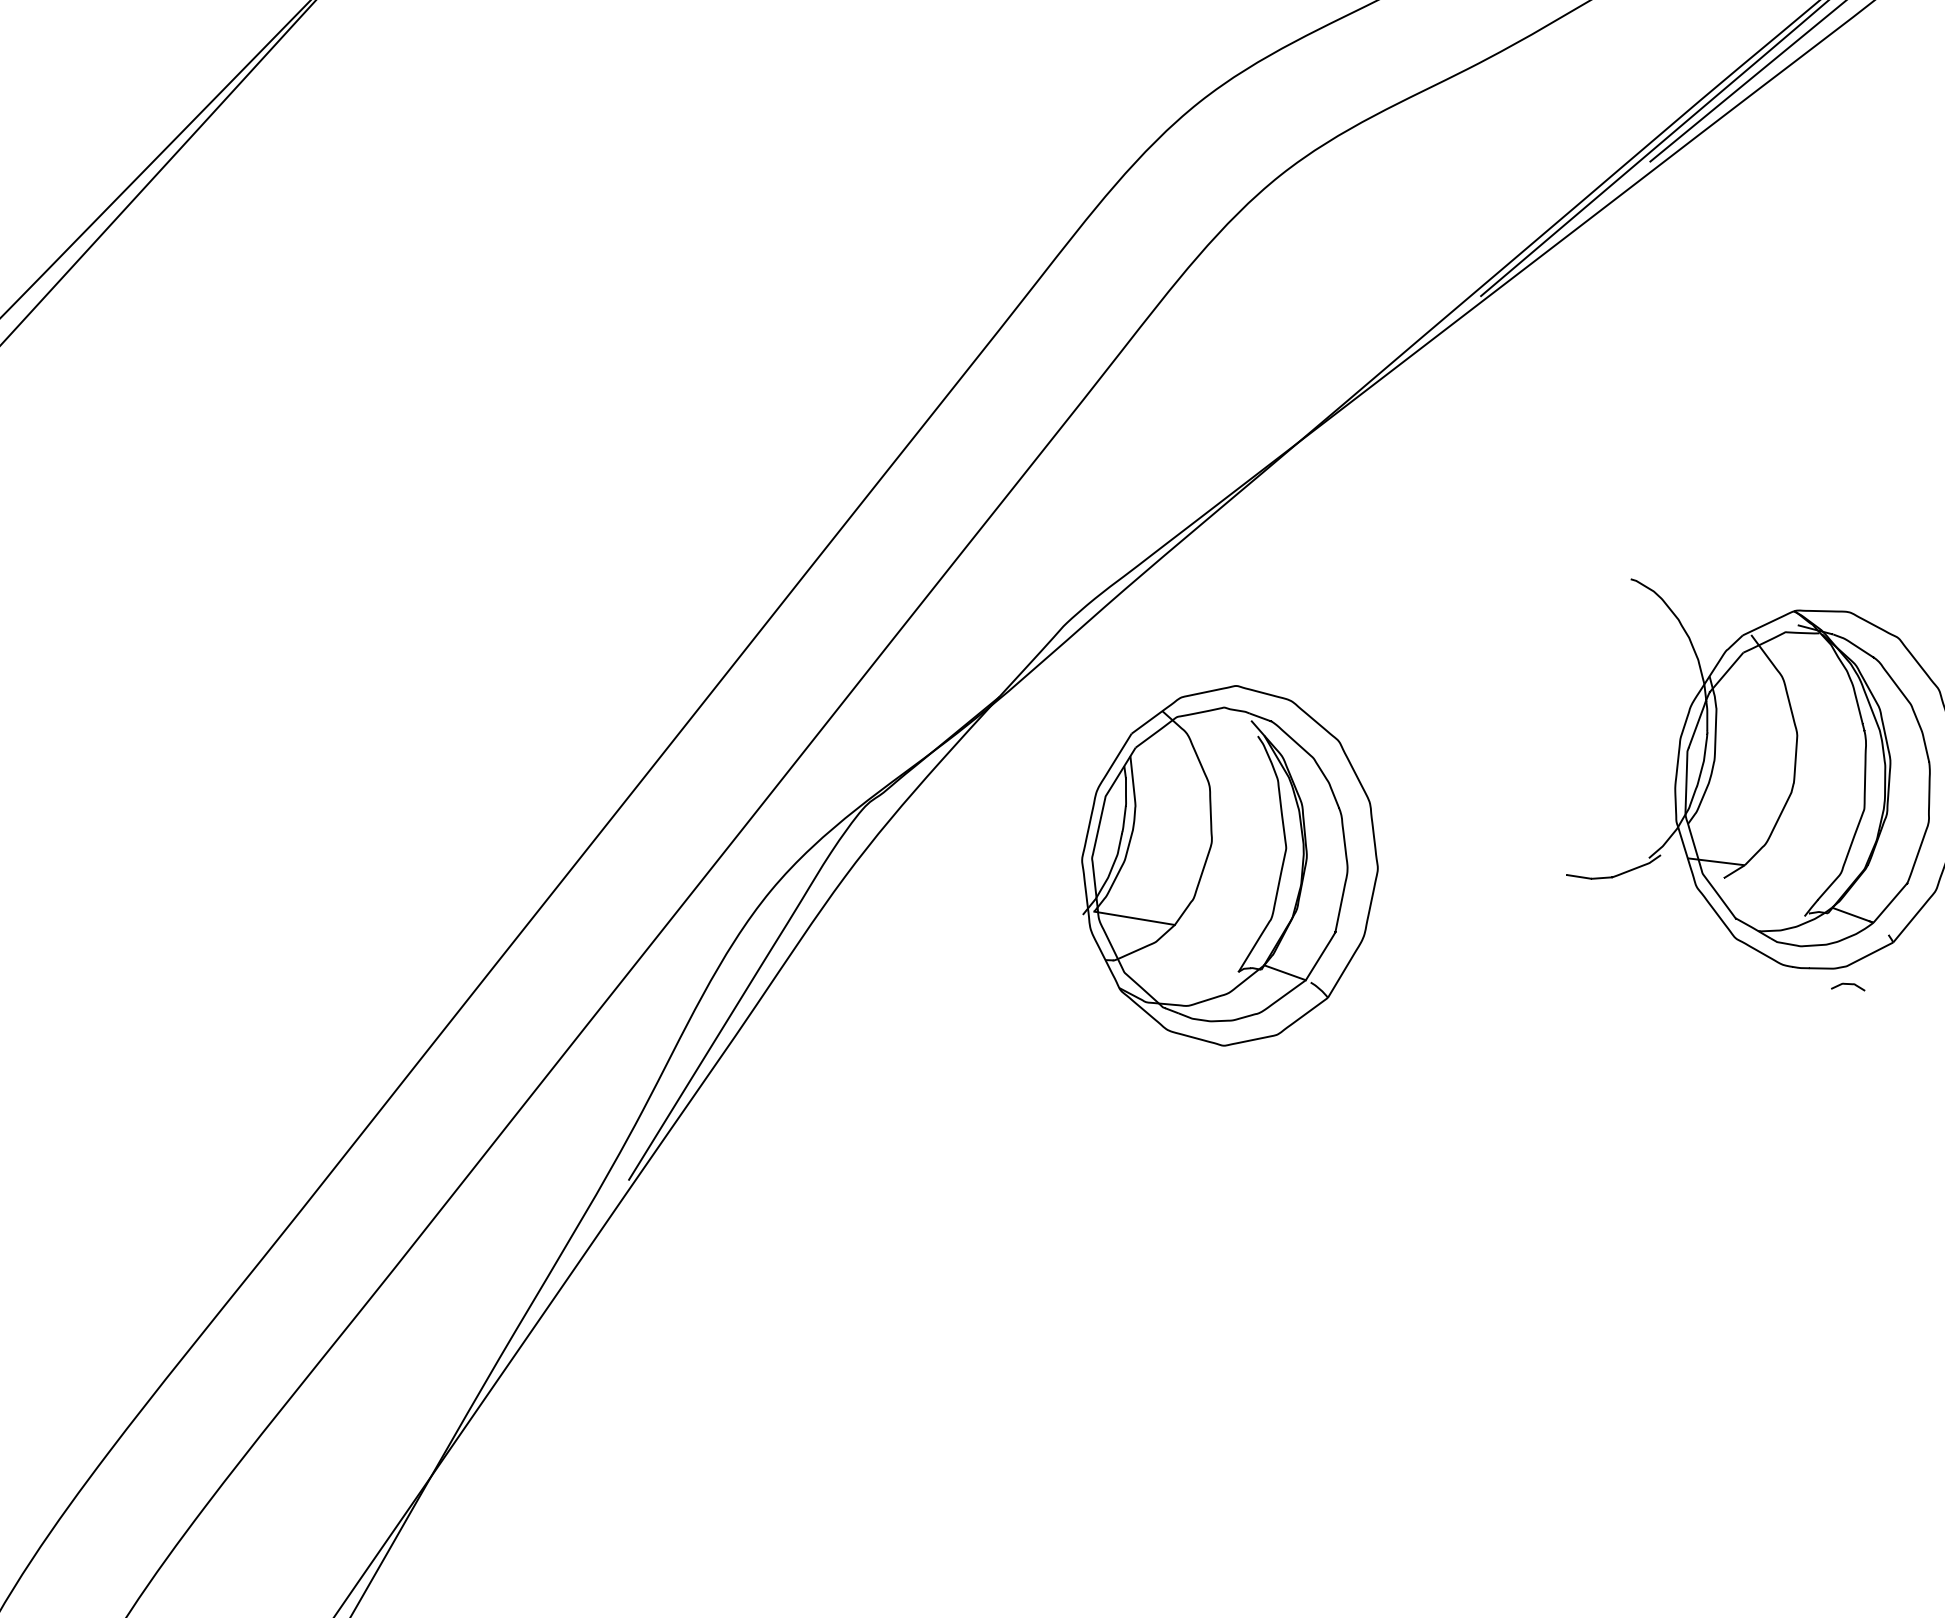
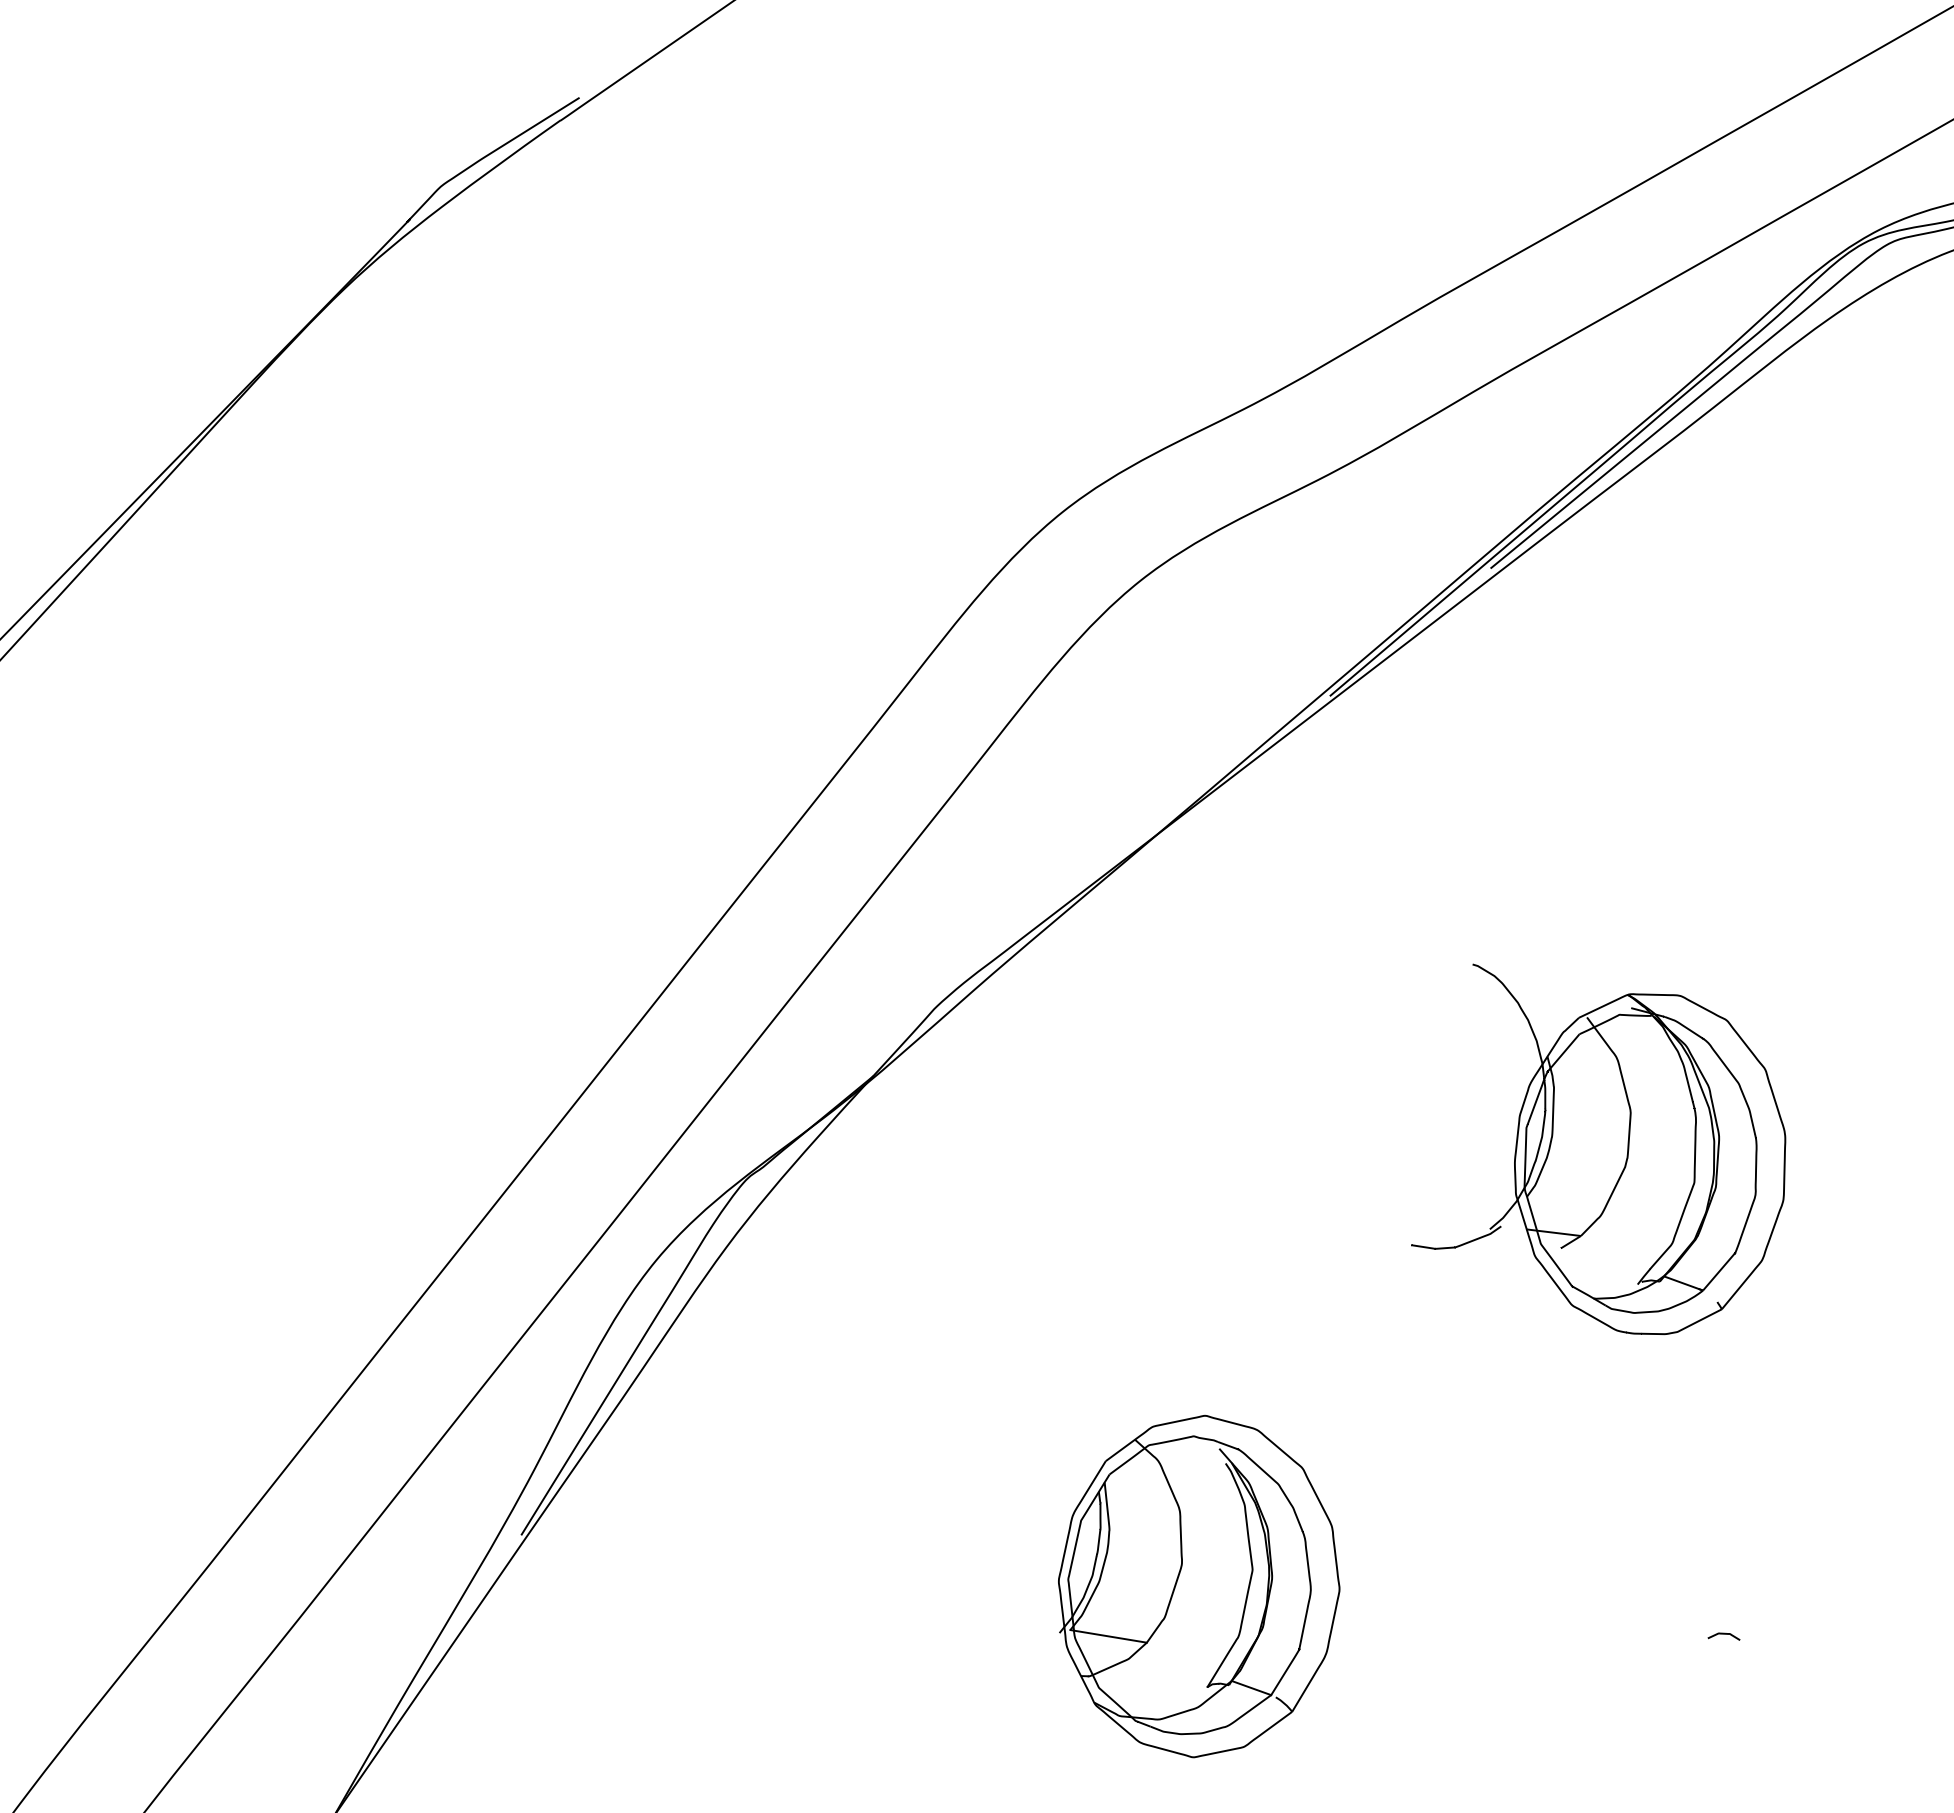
part: (1230, 865) -> (1199, 1586), moved
curve: (1847, 984) -> (1723, 1634), moved

